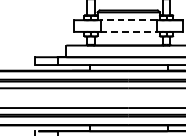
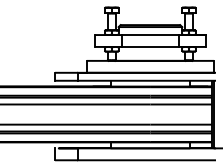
line: (128, 20) -> (150, 35), dashed -> solid
line: (128, 31) -> (150, 46), dashed -> solid

